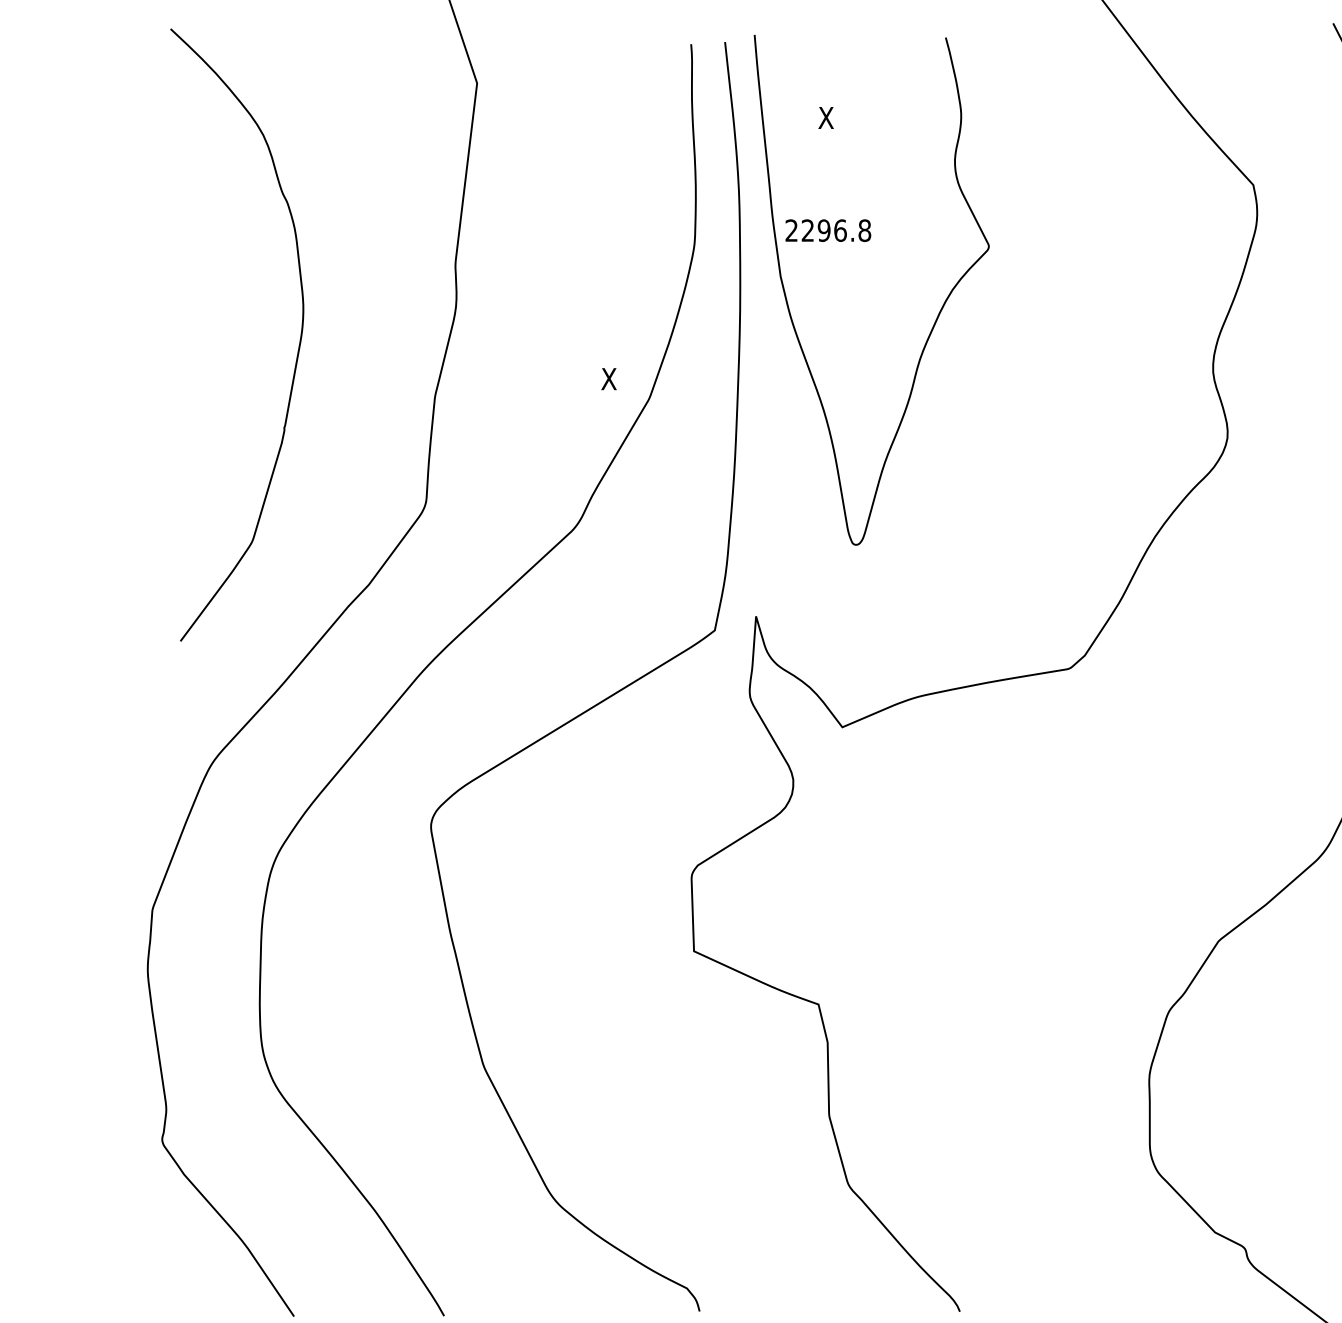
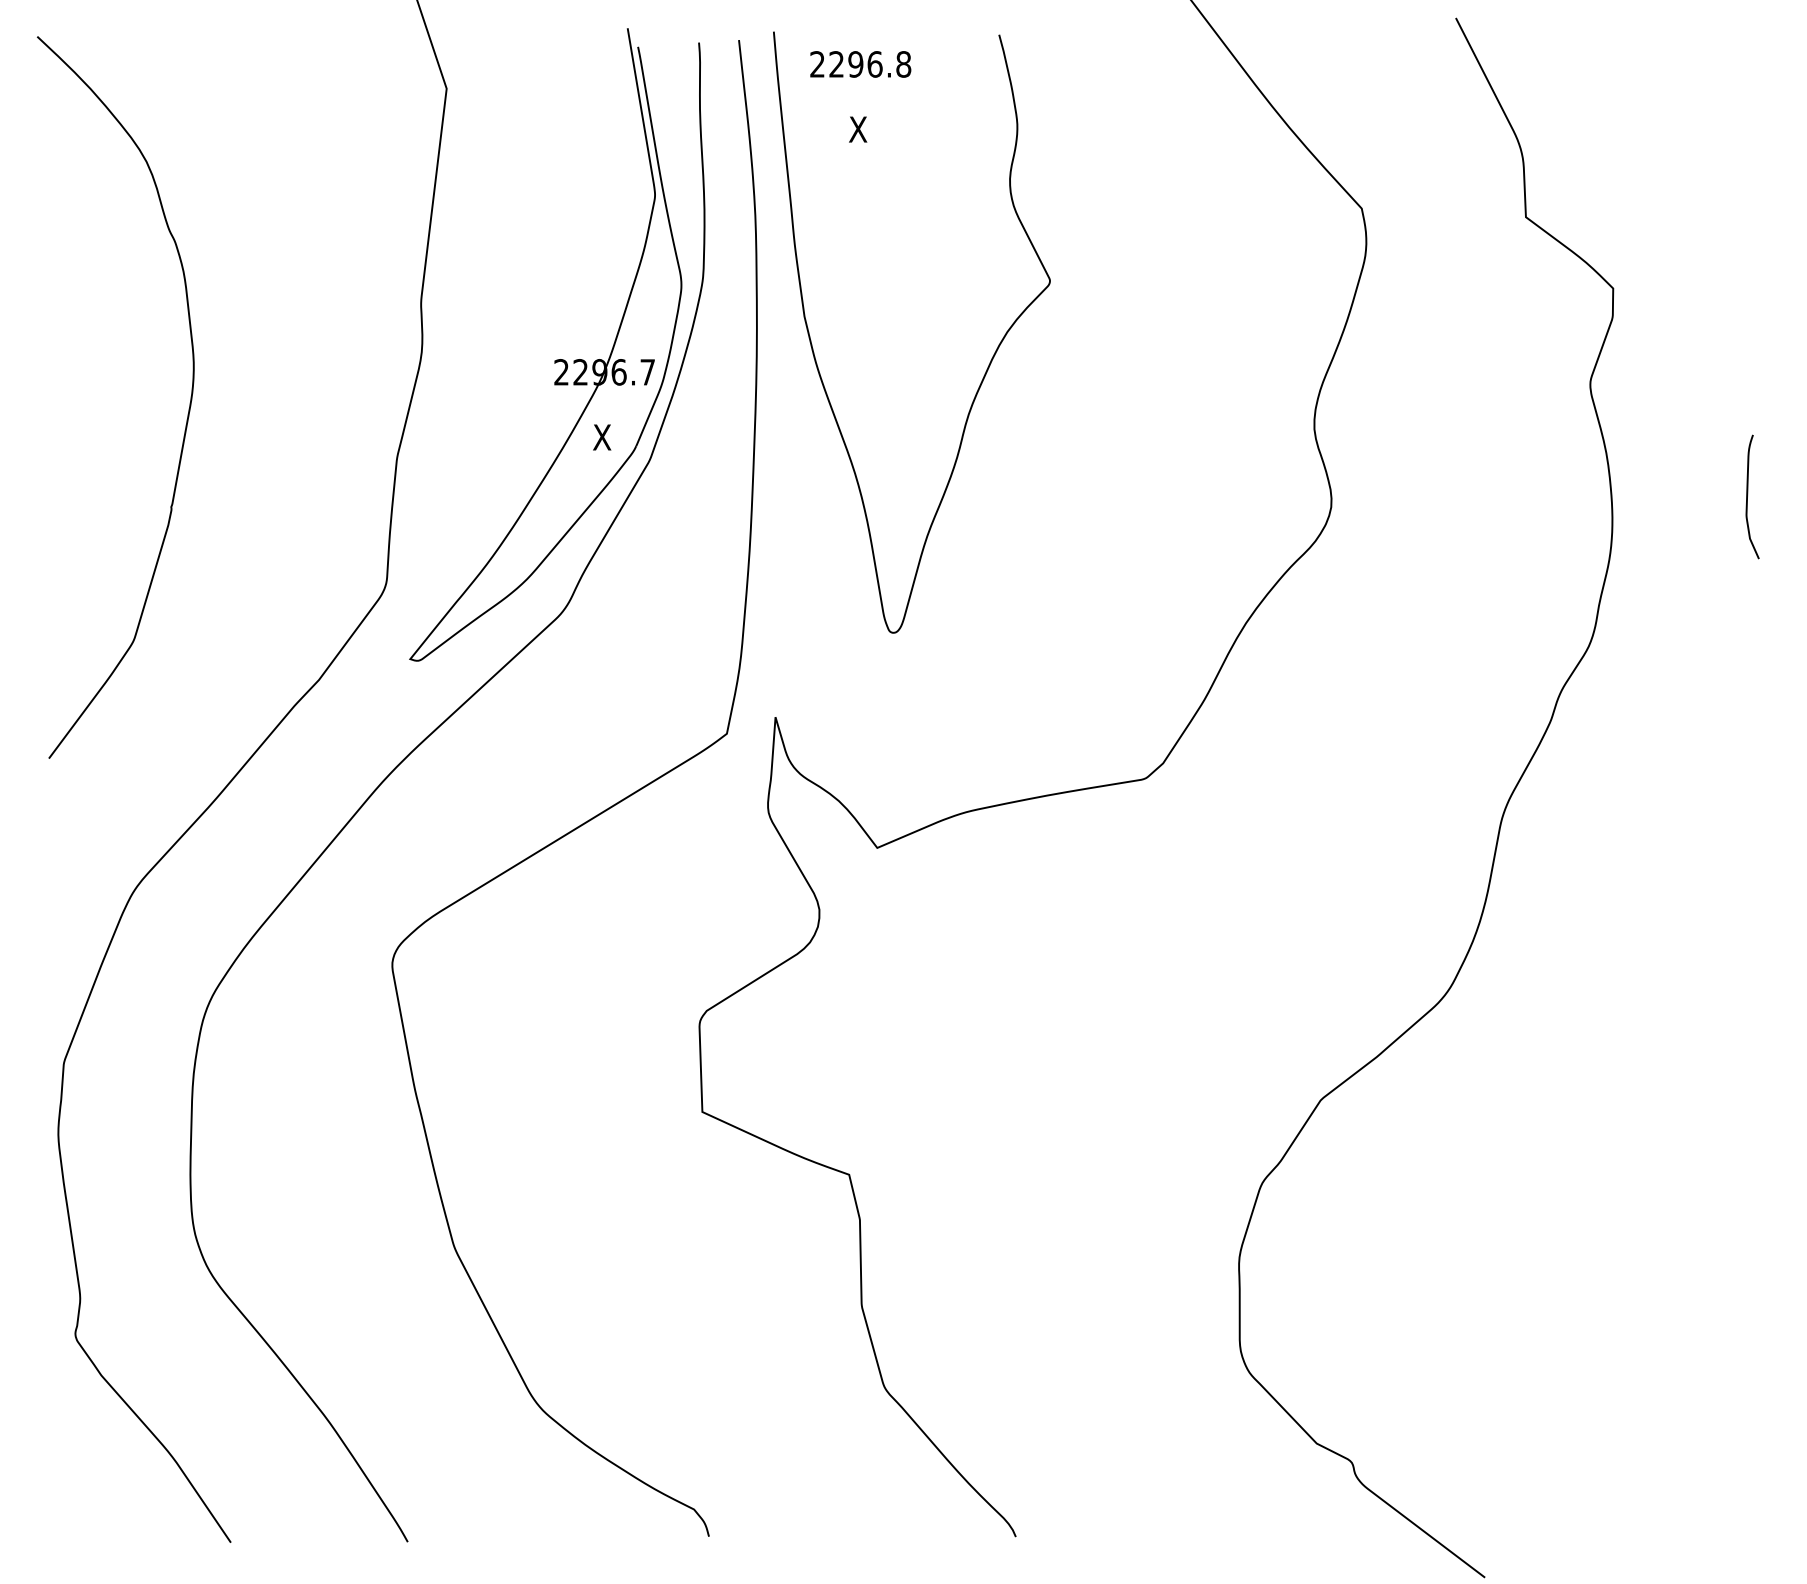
text: (828, 230) -> (860, 64), moved
part: (568, 313) -> (554, 360), added
curve: (298, 344) -> (188, 408), moved

